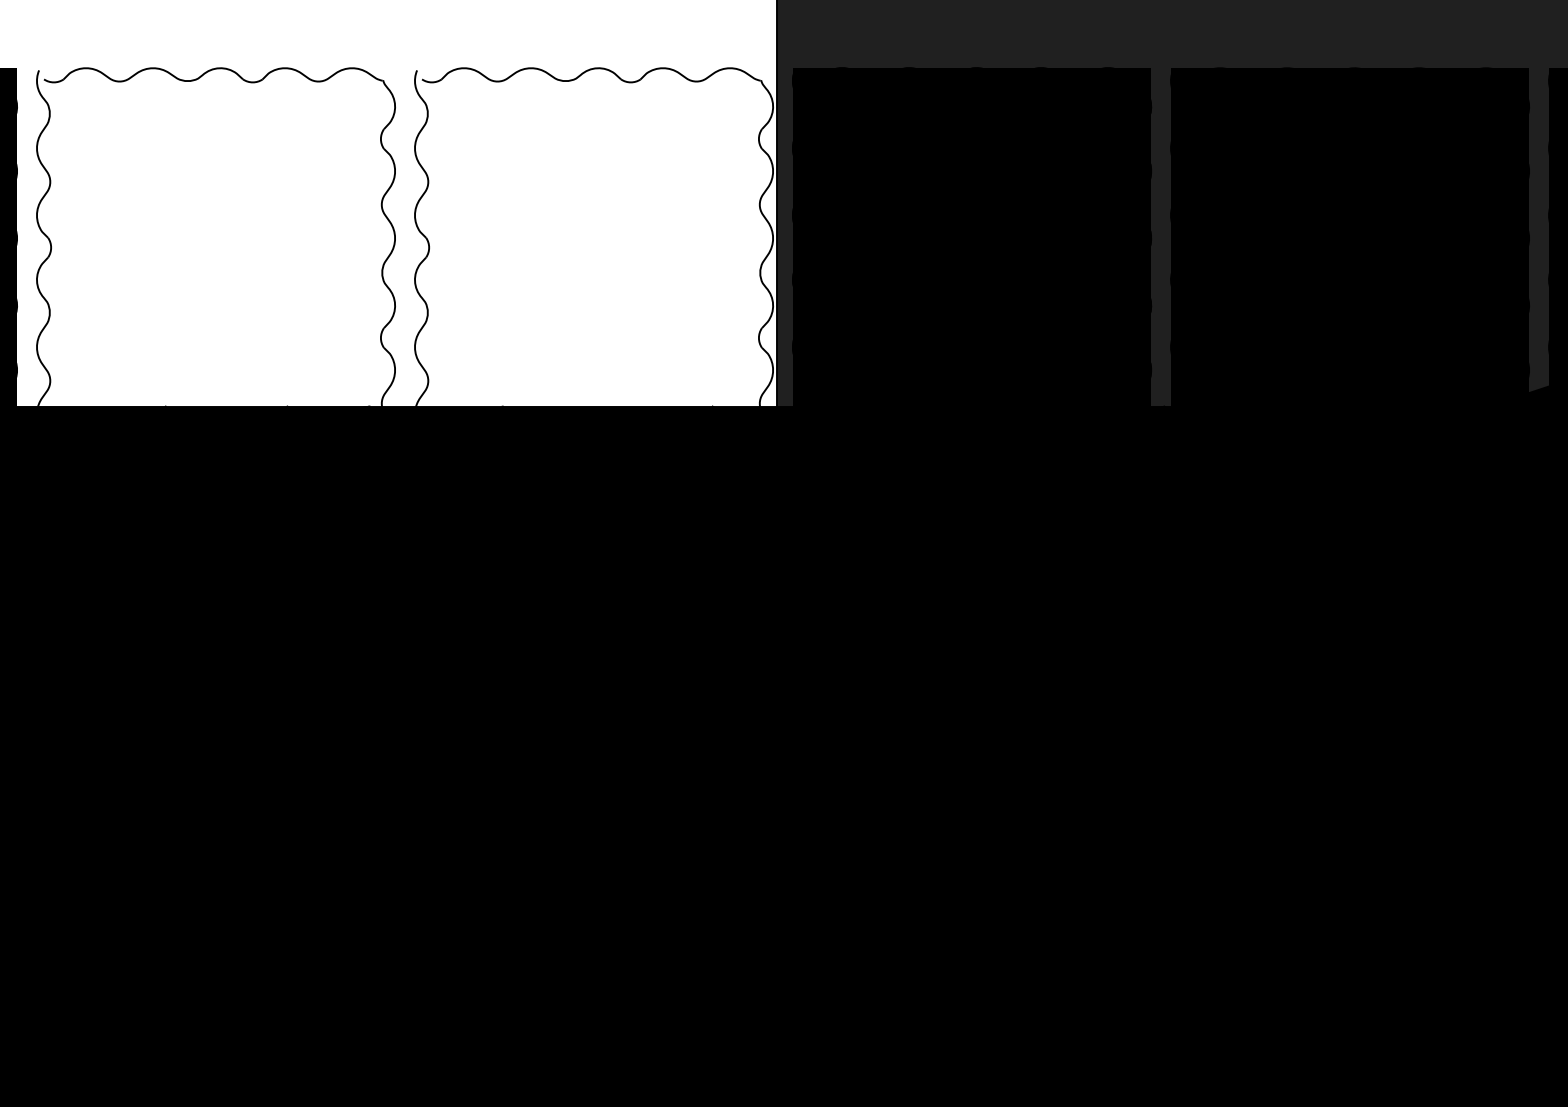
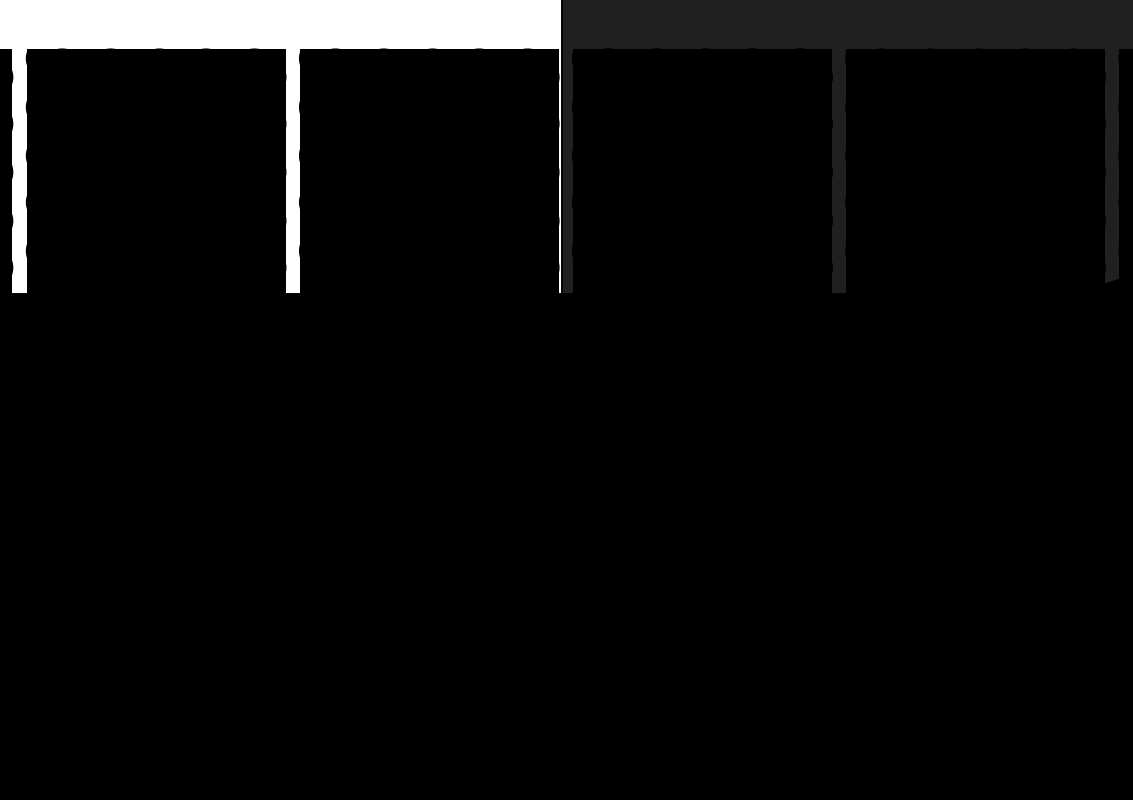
fill: (215, 246) -> (155, 178), added
fill: (593, 246) -> (428, 178), added

